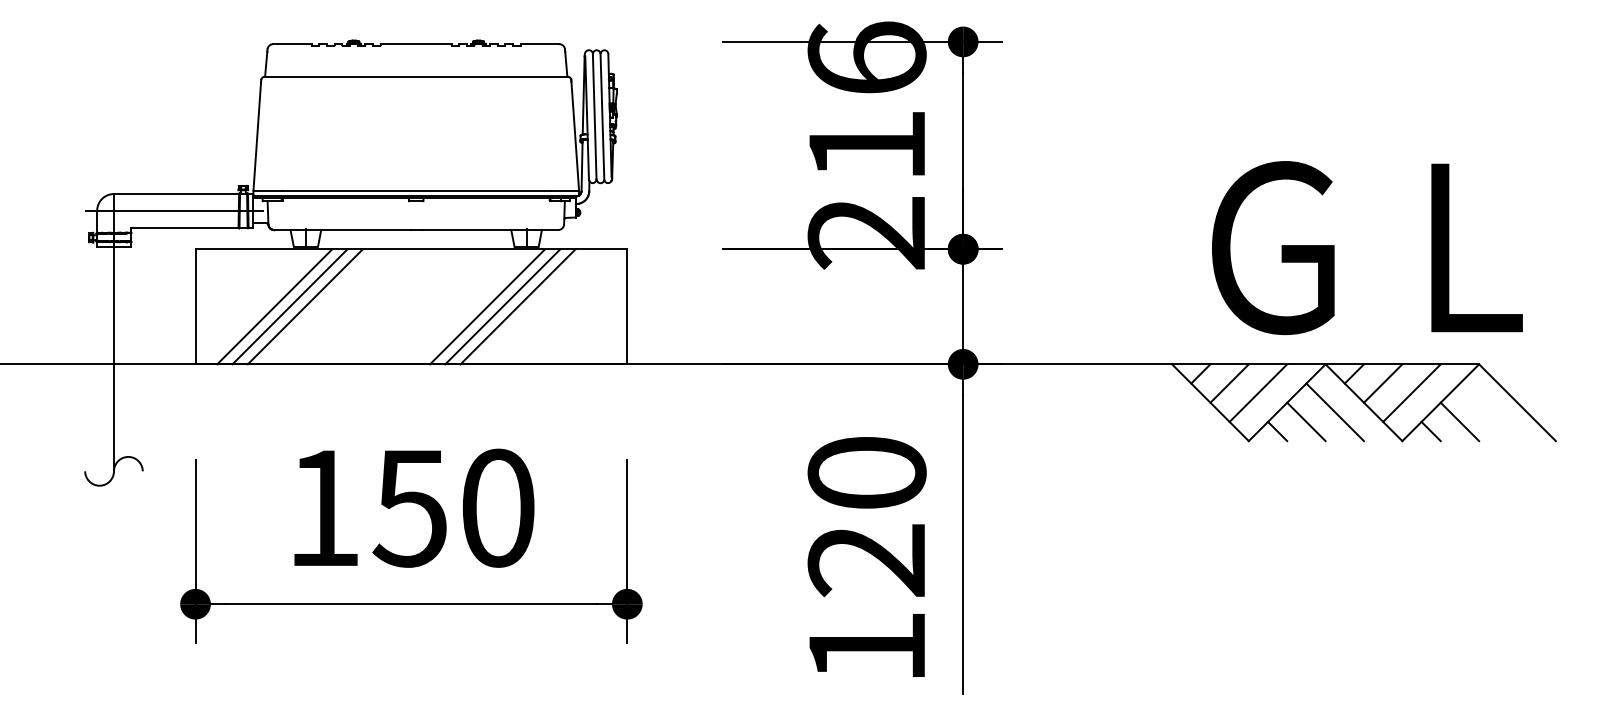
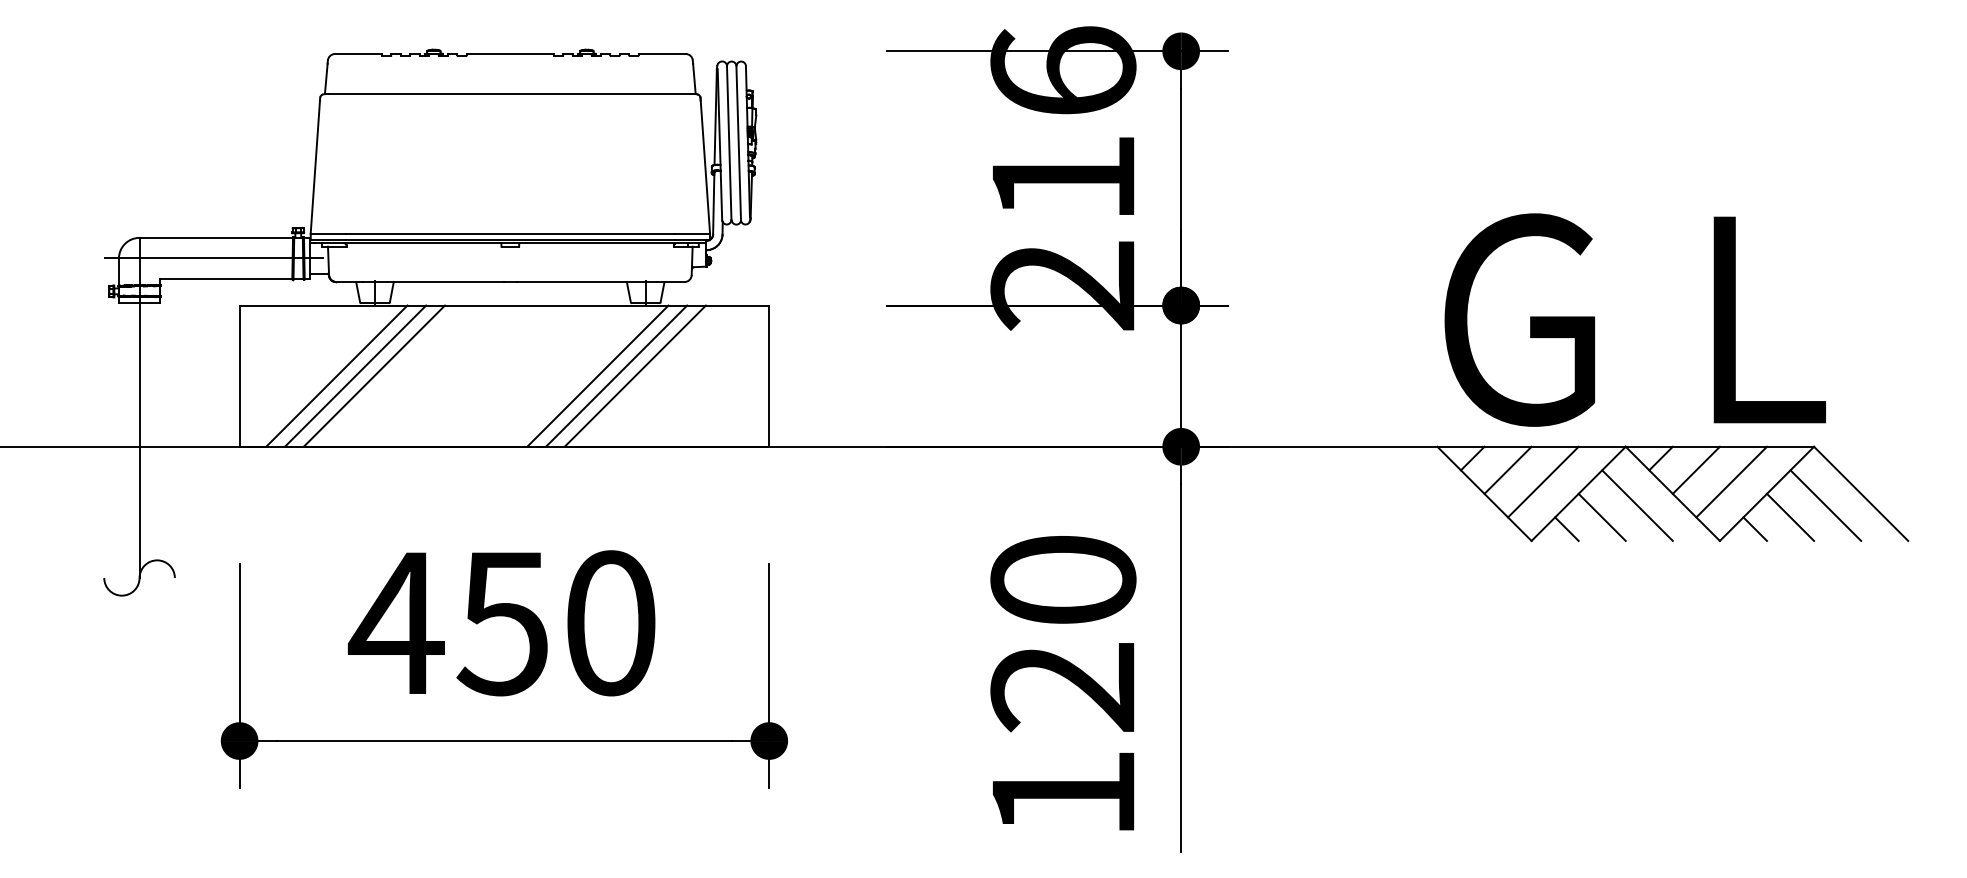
text: (1367, 248) -> (1635, 320), moved
line: (1488, 412) -> (1825, 505), added
text: (322, 507) -> (395, 622), 150 -> 450

